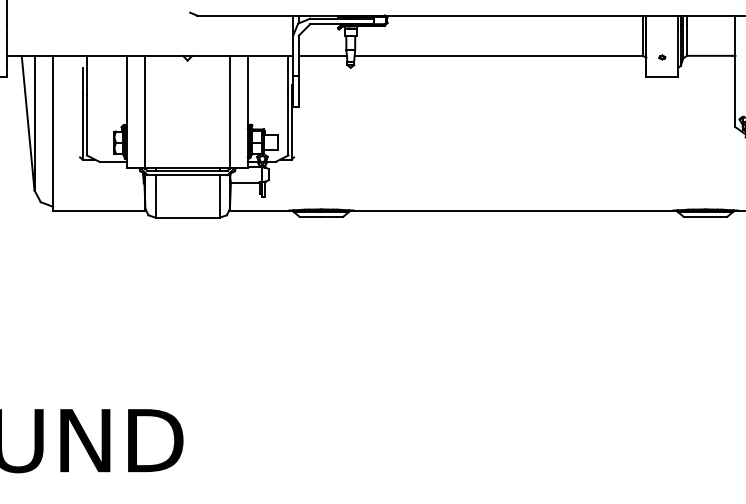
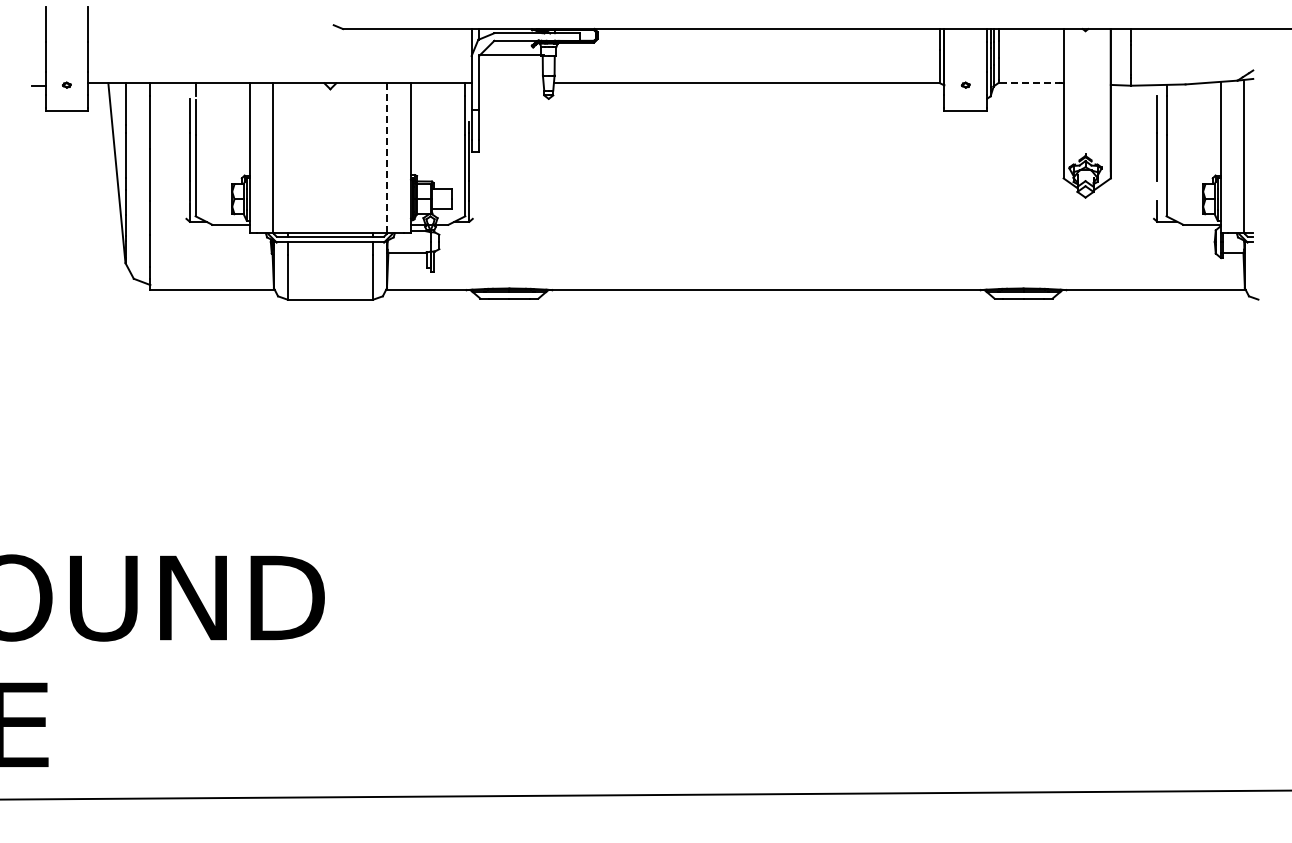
line: (710, 55) -> (1030, 82), solid -> dashed
line: (322, 56) -> (511, 55), moved
line: (230, 112) -> (387, 158), solid -> dashed

